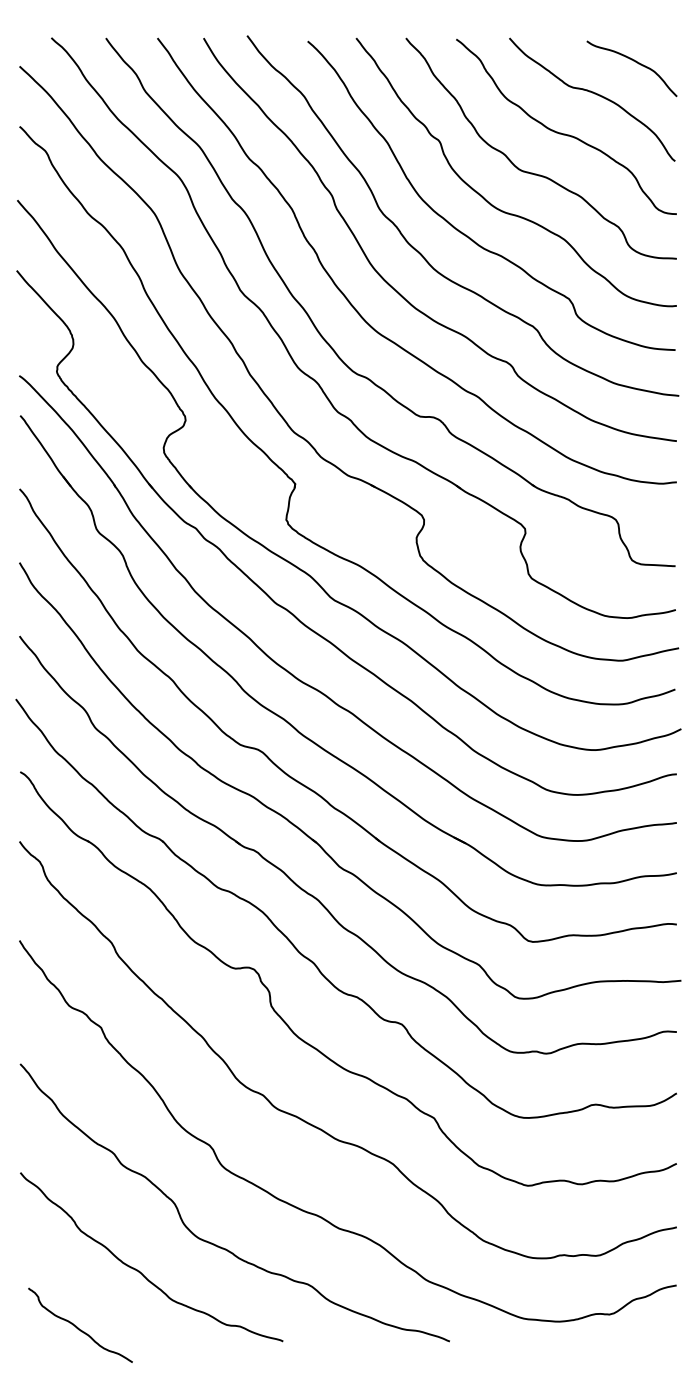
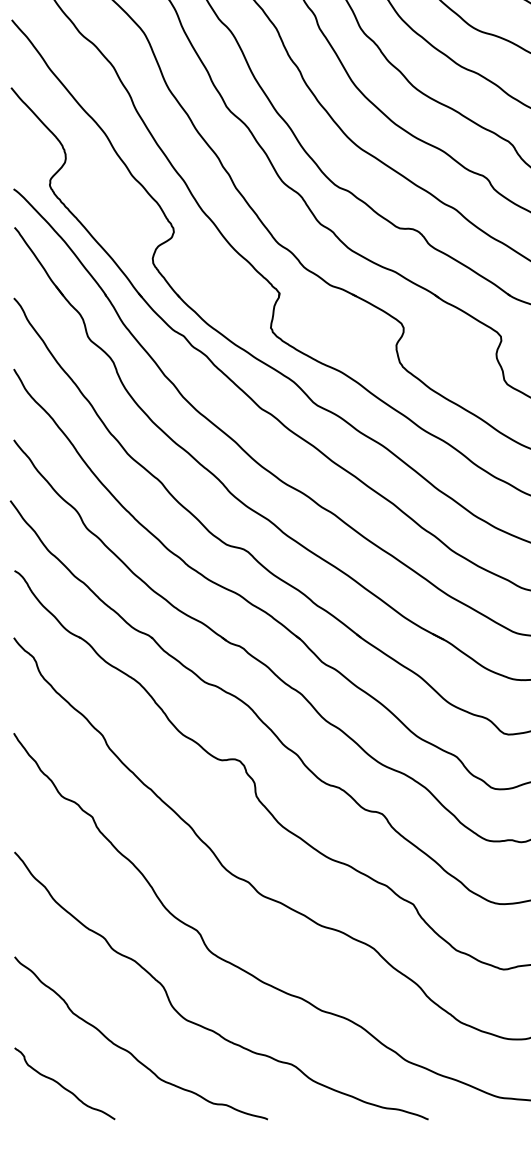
curve: (77, 1326) -> (62, 1084), moved

